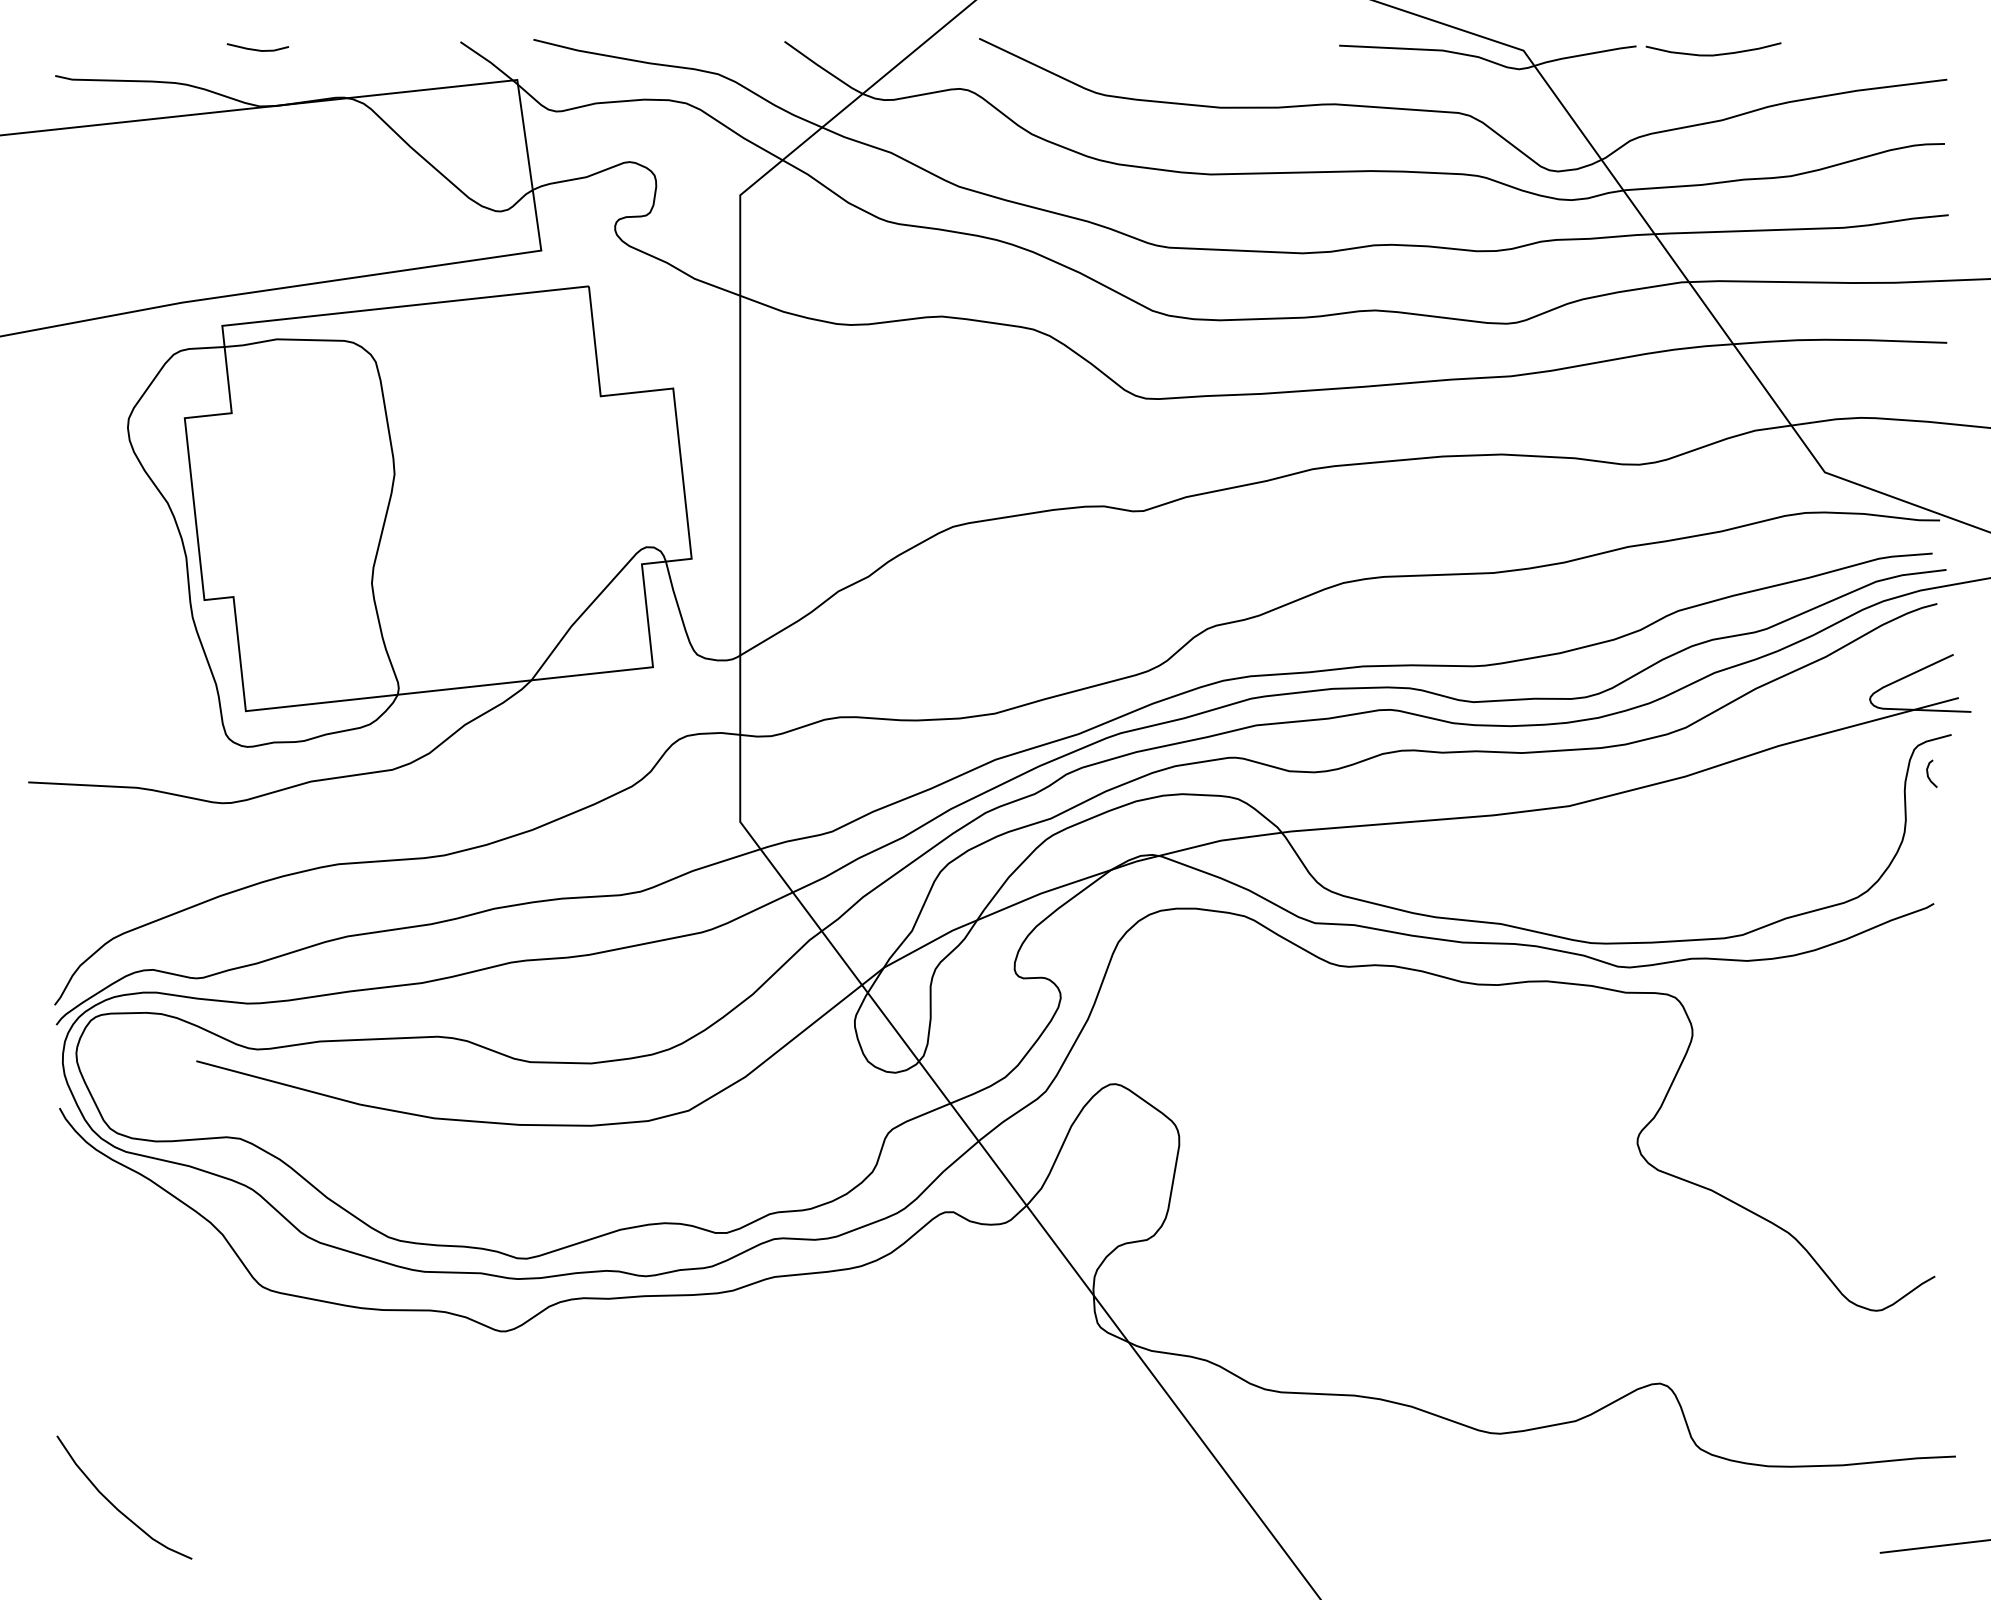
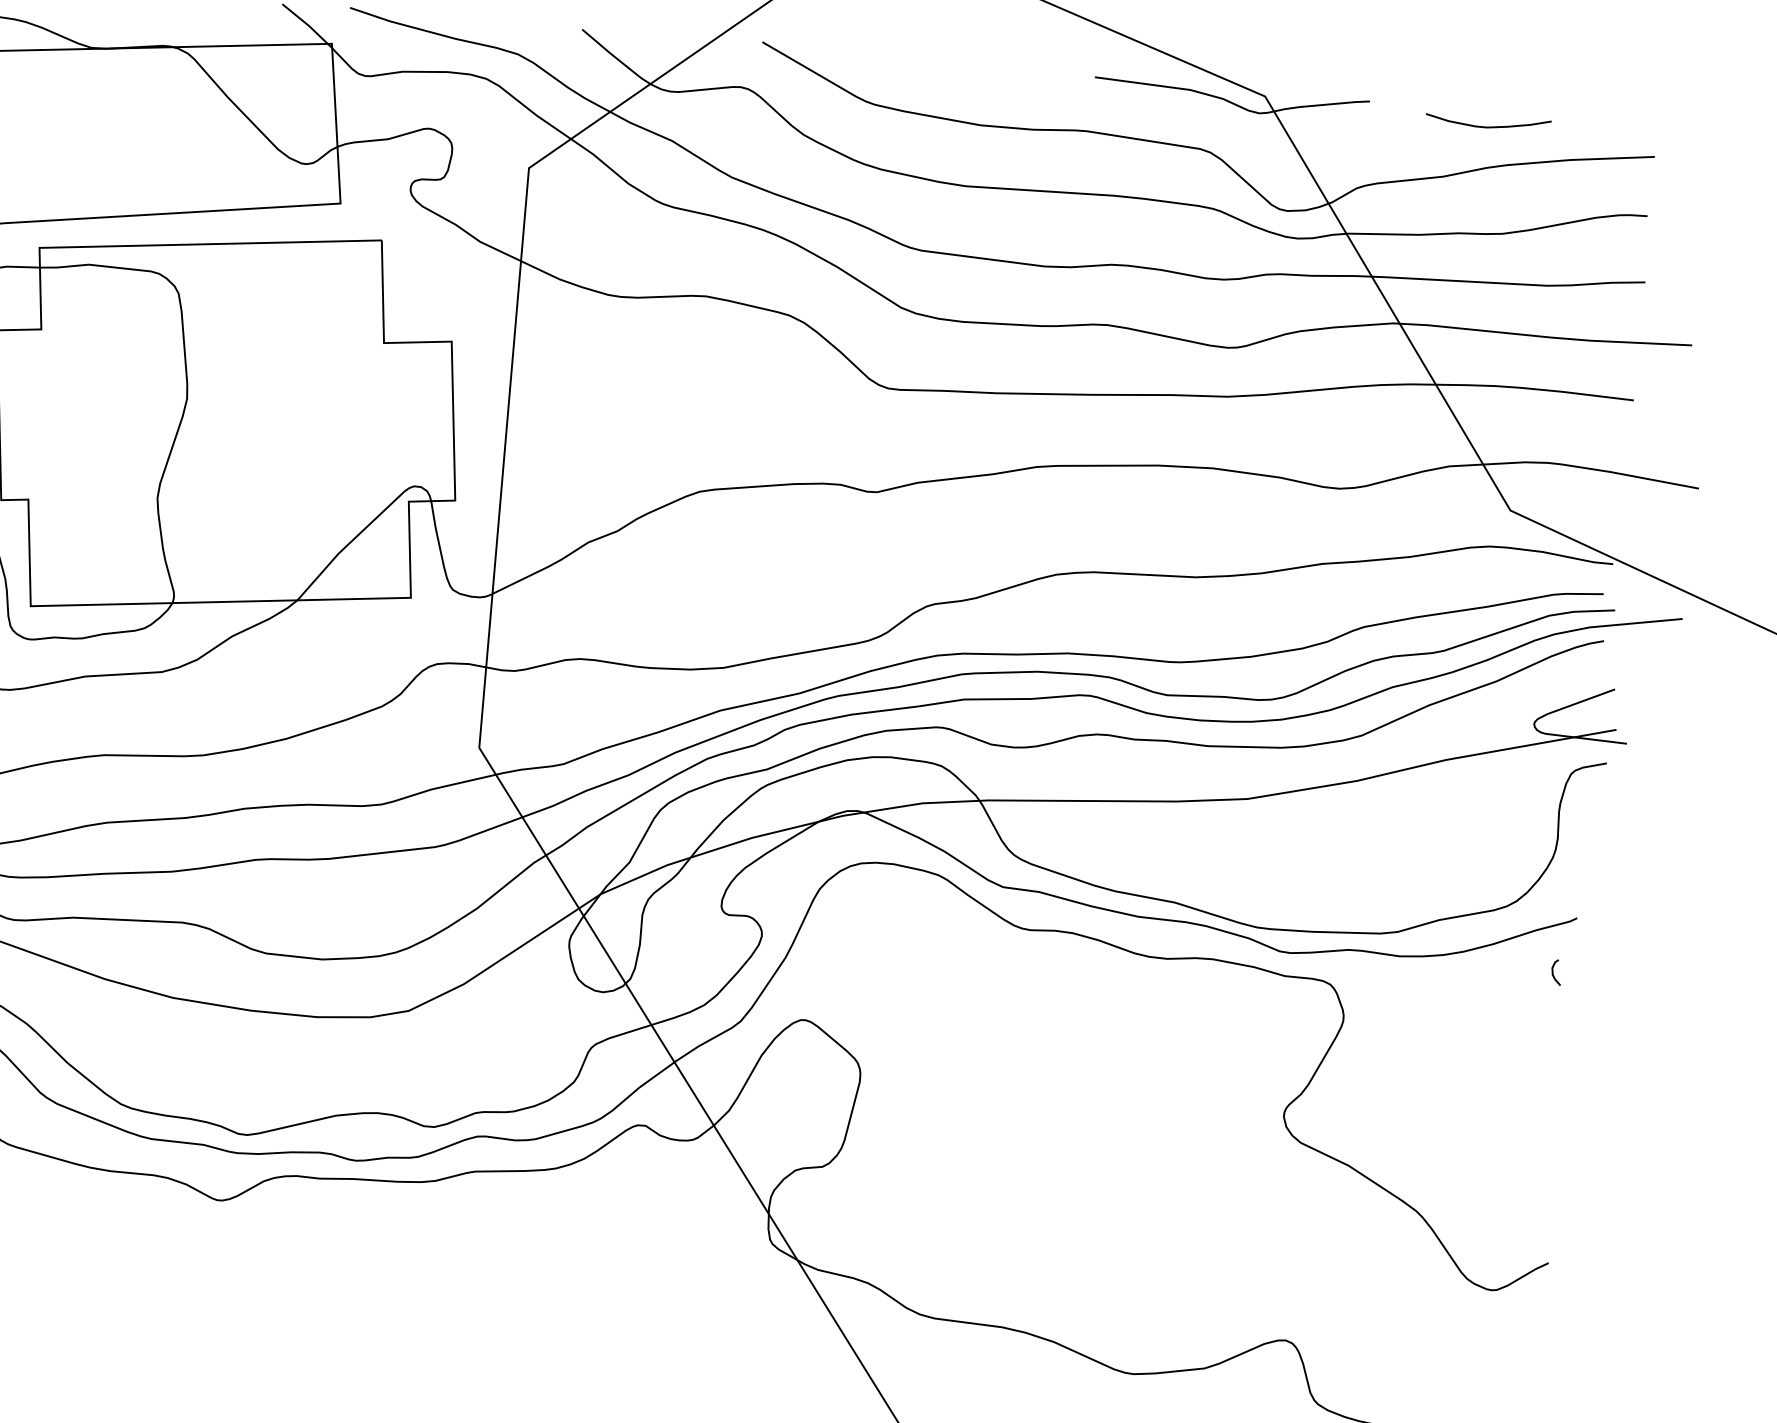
curve: (1713, 54) -> (1488, 126), moved
curve: (1928, 773) -> (1553, 971), moved

